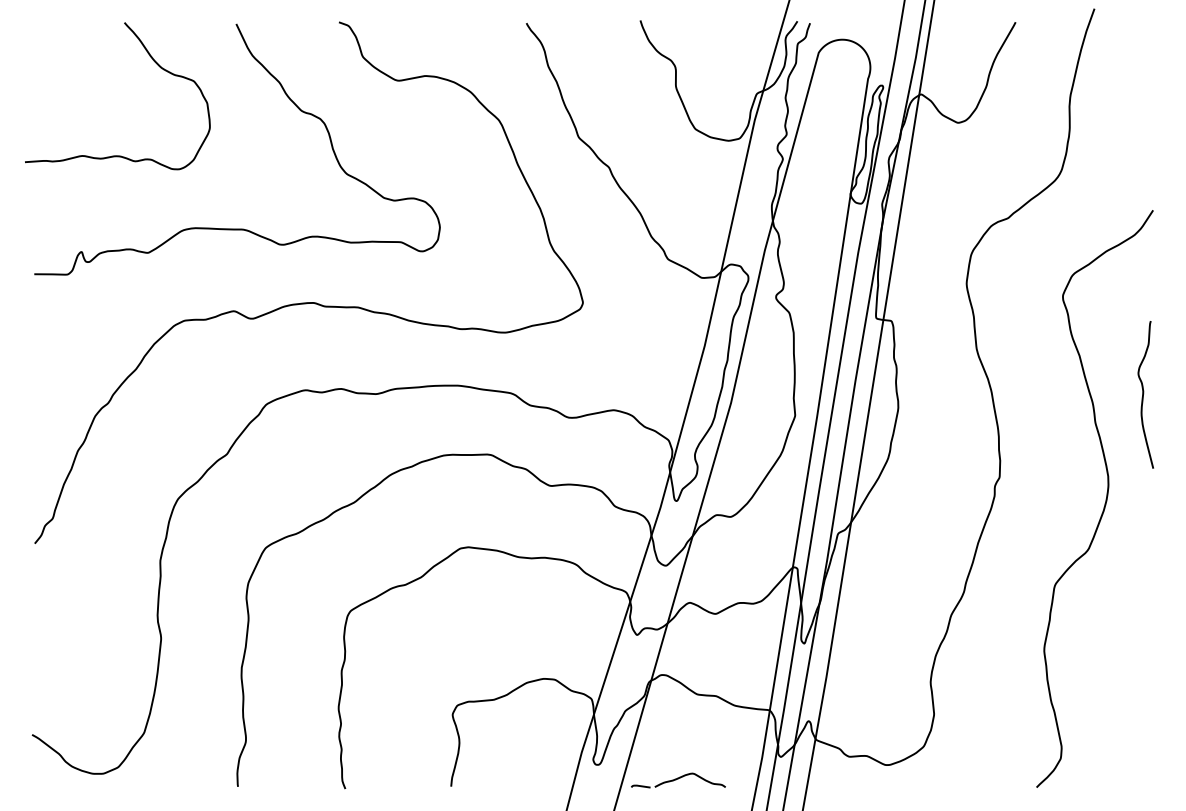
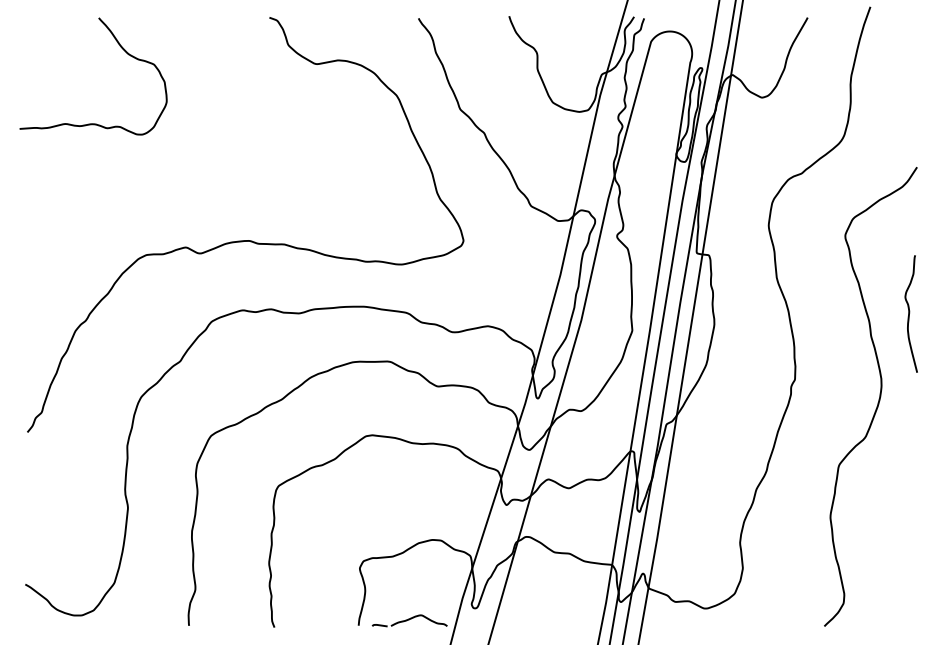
curve: (288, 98) -> (229, 78), removed
part: (678, 780) -> (409, 620), moved

